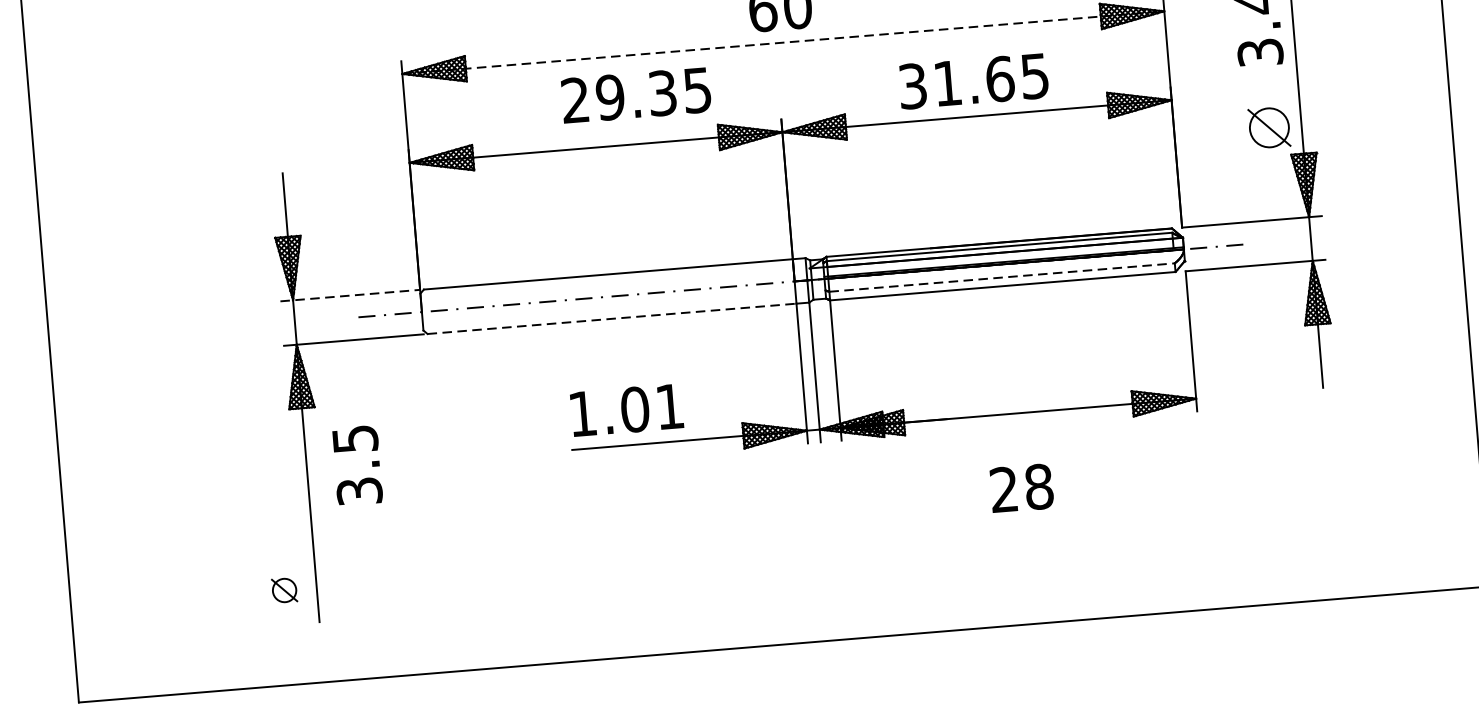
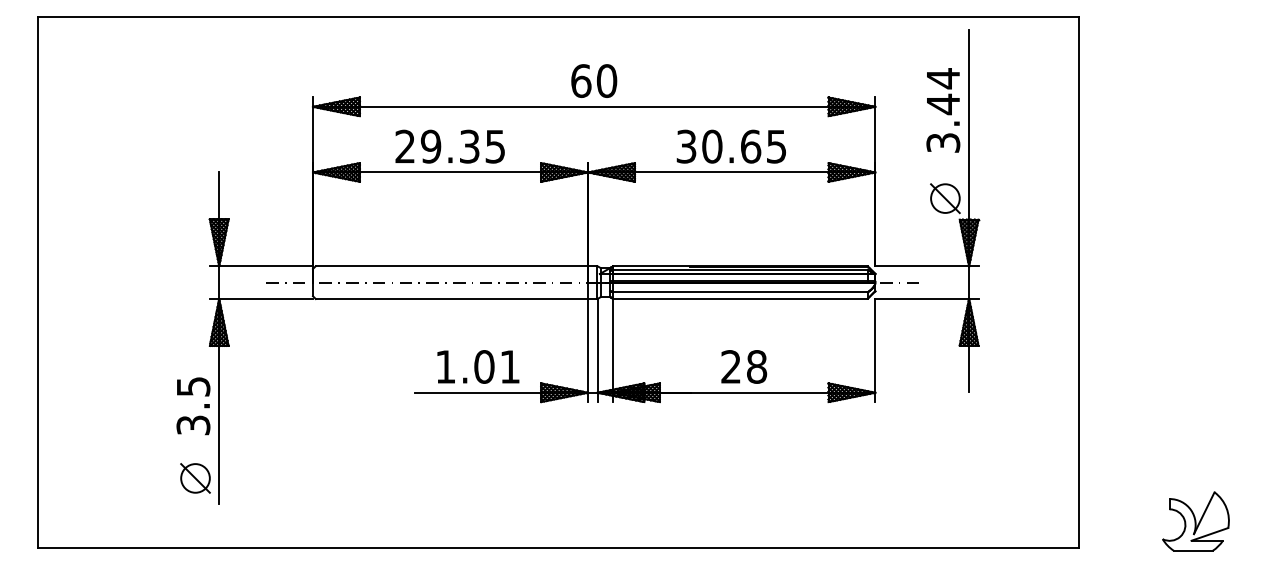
line: (783, 42) -> (594, 106), dashed -> solid
text: (948, 83) -> (712, 146), 31.65 -> 30.65
text: (635, 95) -> (449, 146), moved
line: (1002, 277) -> (740, 292), dashed -> solid
line: (350, 296) -> (261, 266), dashed -> solid
line: (612, 319) -> (452, 299), dashed -> solid
text: (627, 409) -> (478, 366), moved
text: (357, 465) -> (193, 406), moved
text: (1022, 487) -> (744, 366), moved
part: (284, 590) -> (195, 478), size x1.67

